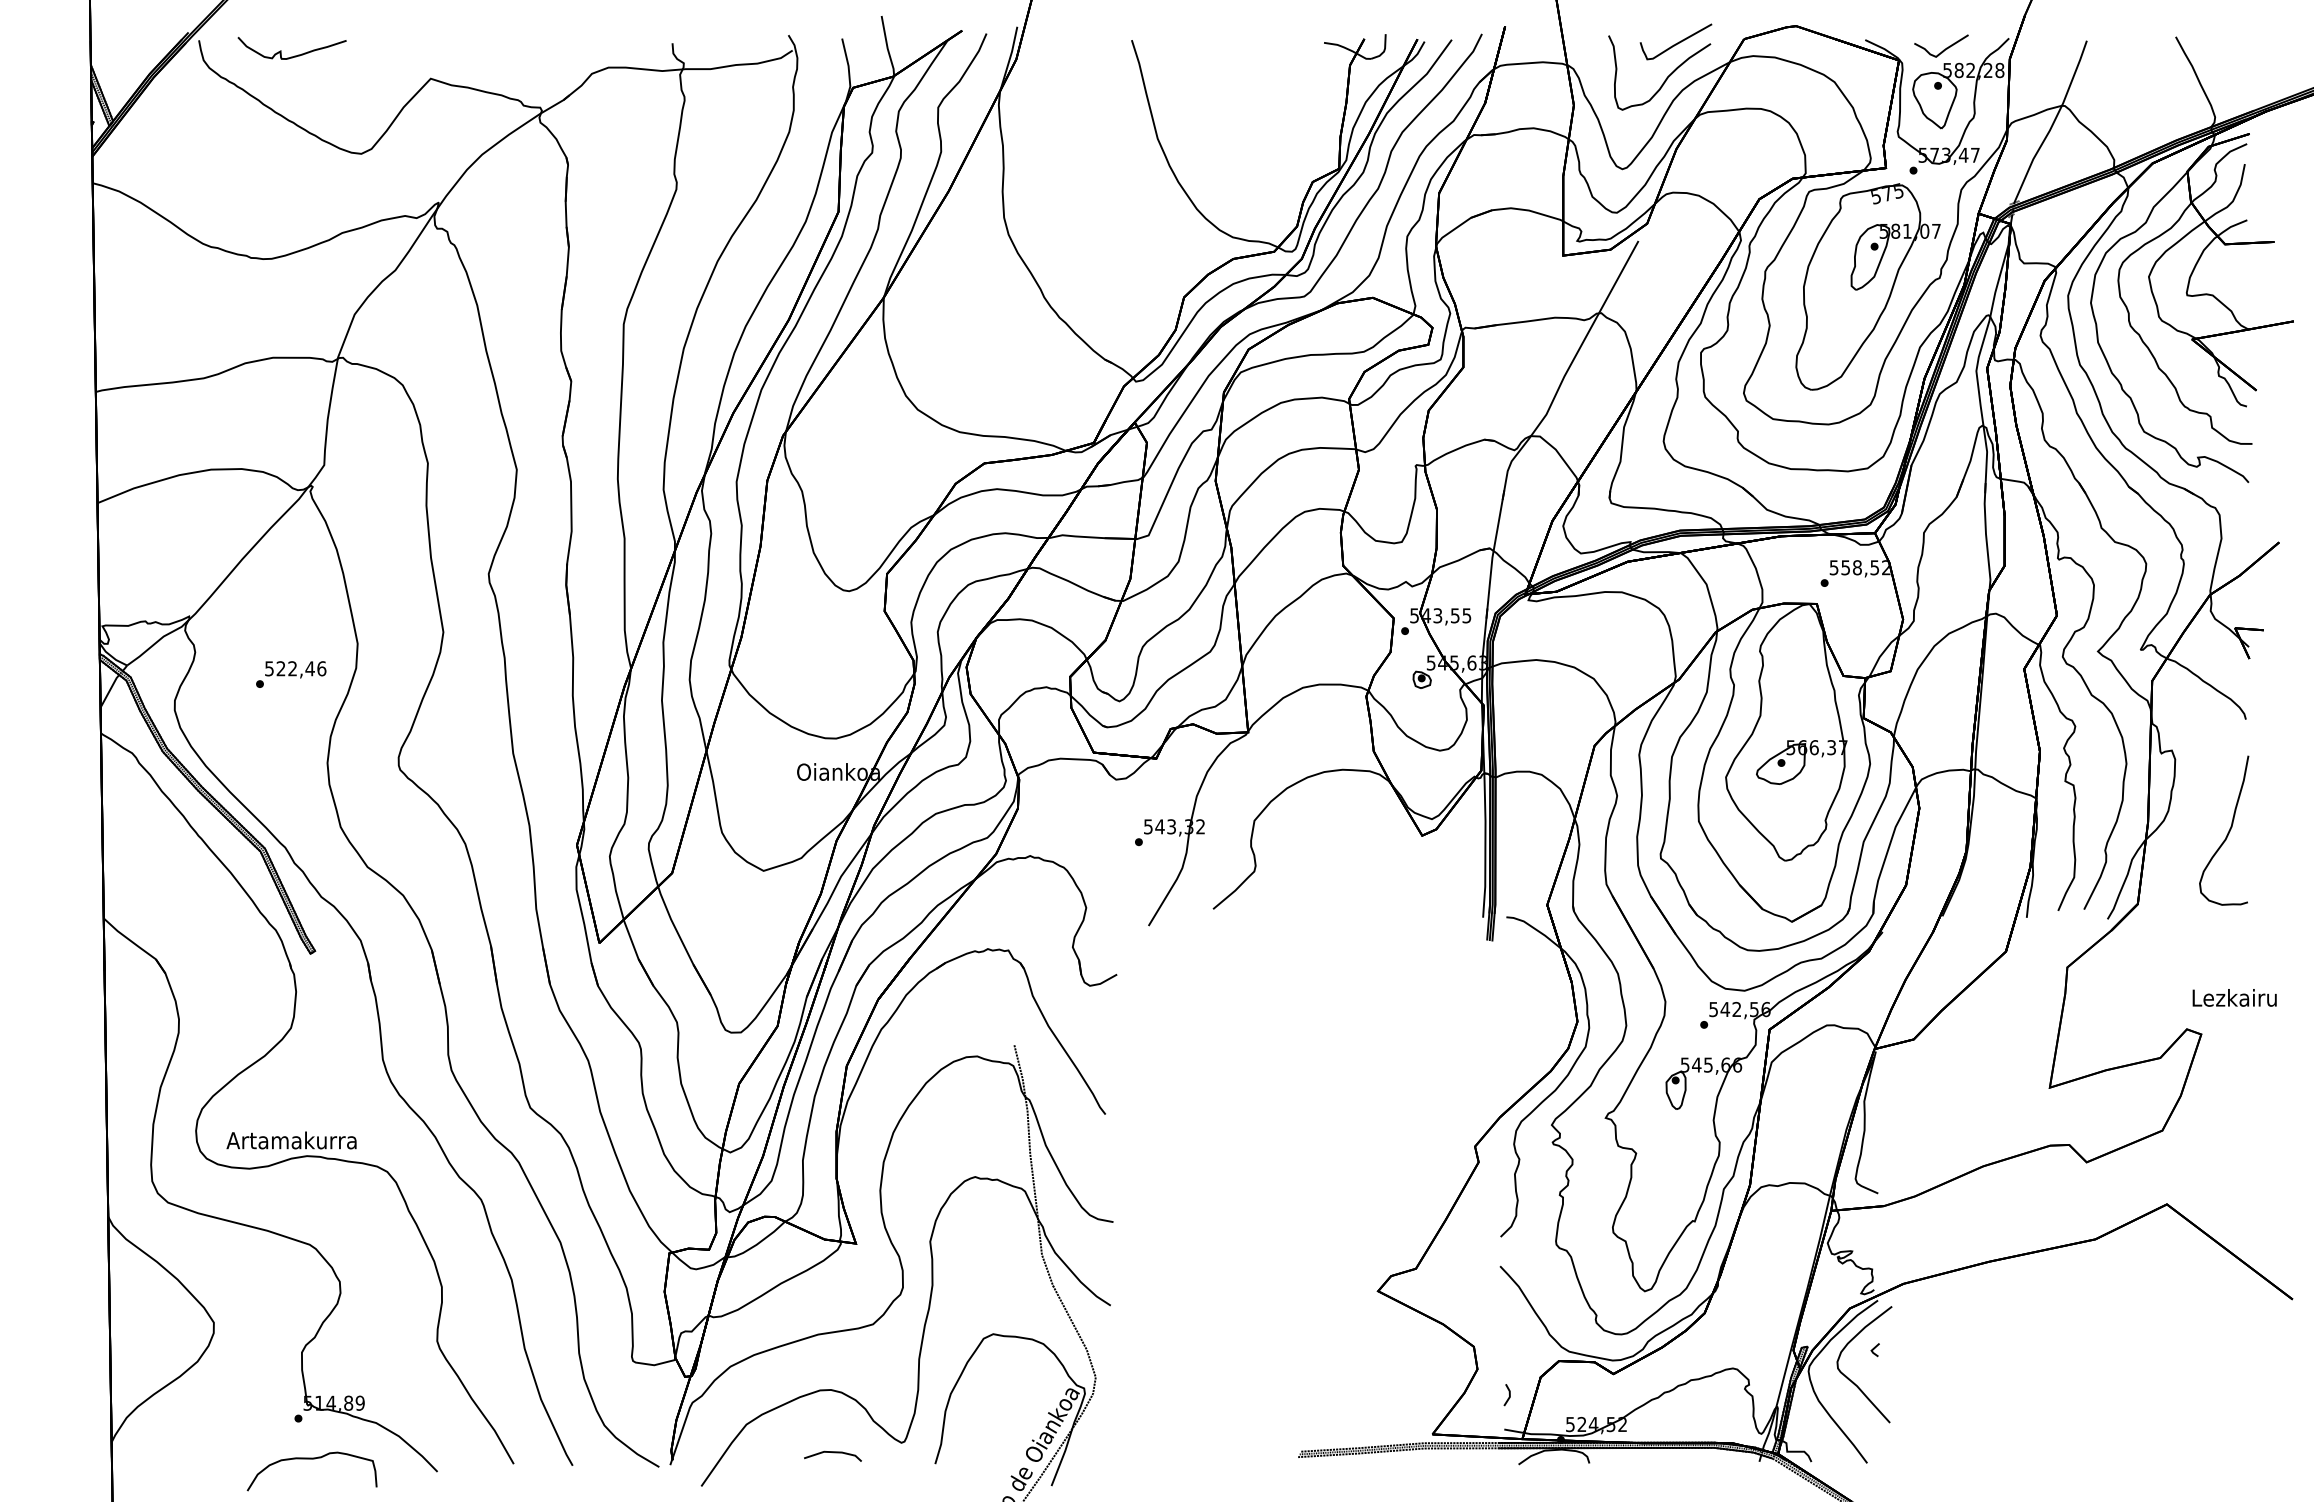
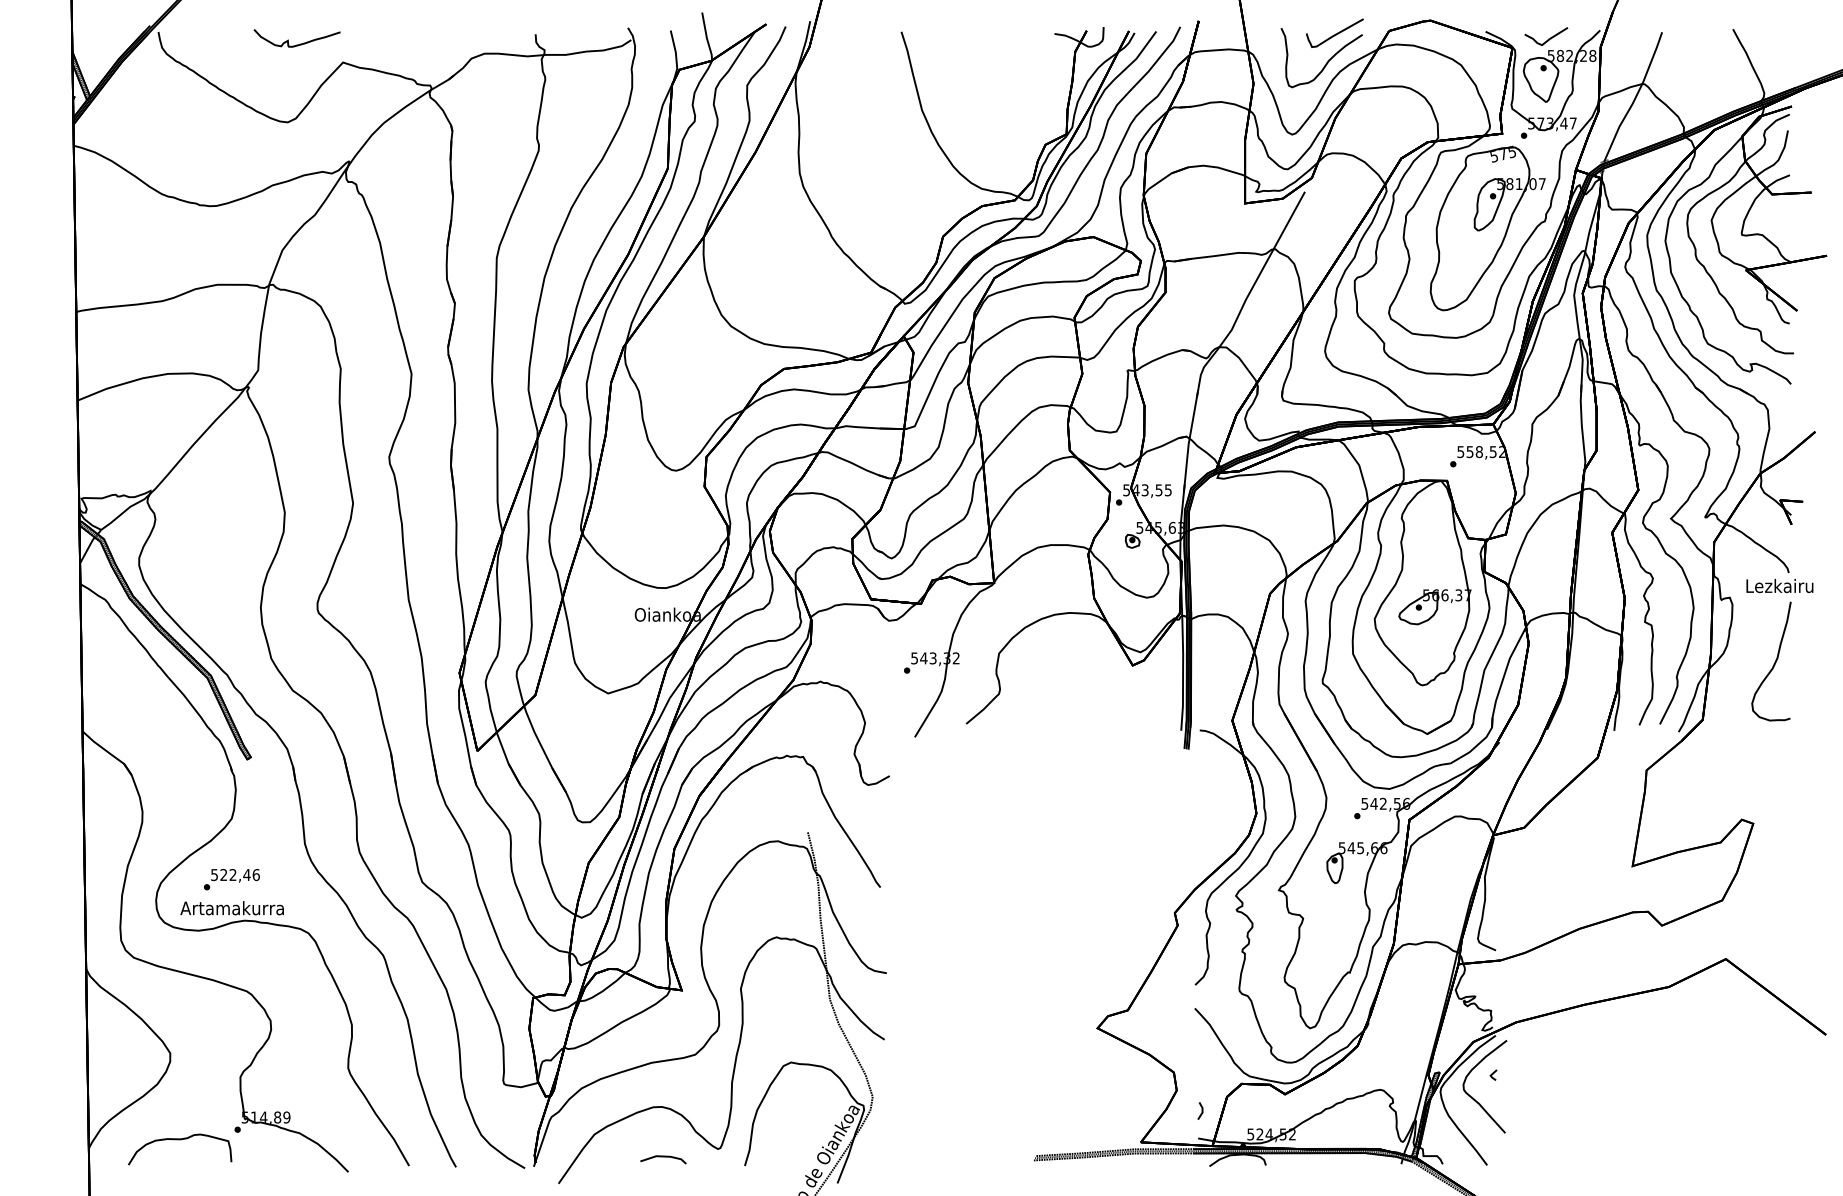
part: (294, 55) -> (299, 44), moved
text: (291, 674) -> (232, 879), moved
text: (2234, 997) -> (1779, 585), moved
curve: (311, 1459) -> (179, 1140), moved

